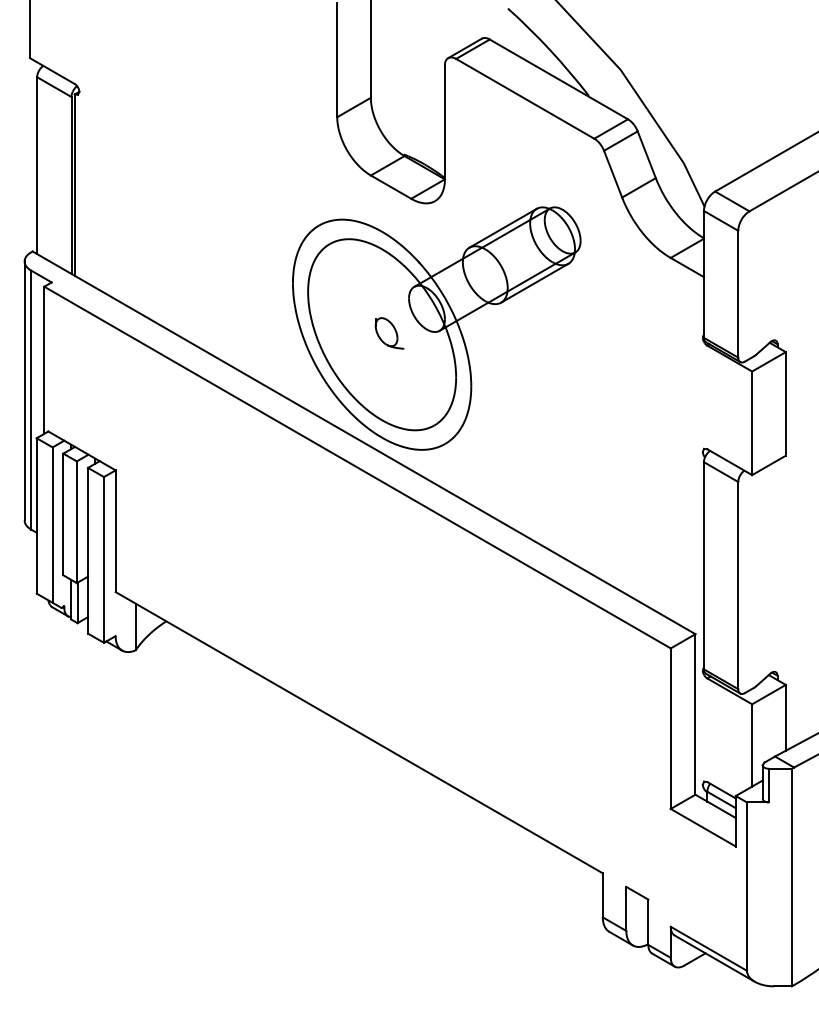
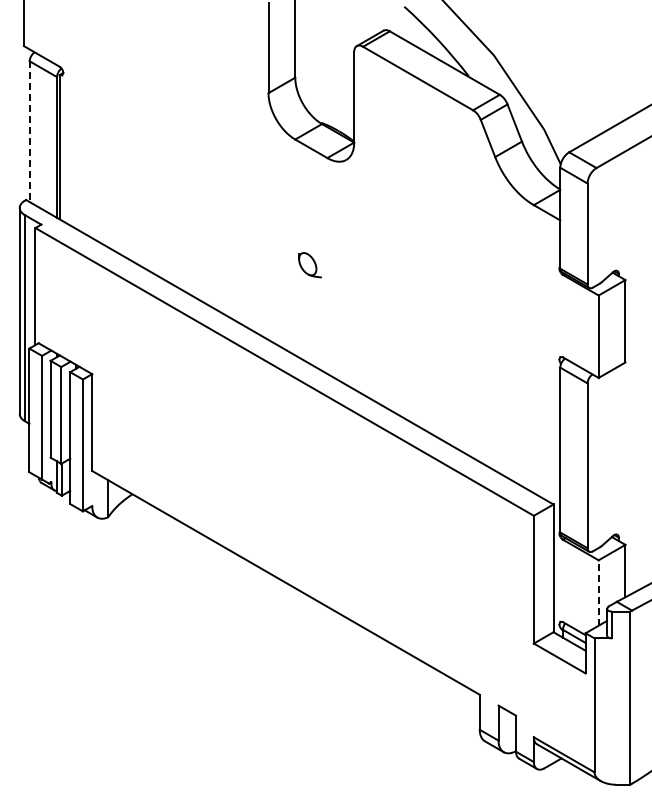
line: (36, 166) -> (29, 132), solid -> dashed
part: (436, 328) -> (347, 261), removed
line: (751, 746) -> (598, 593), solid -> dashed

